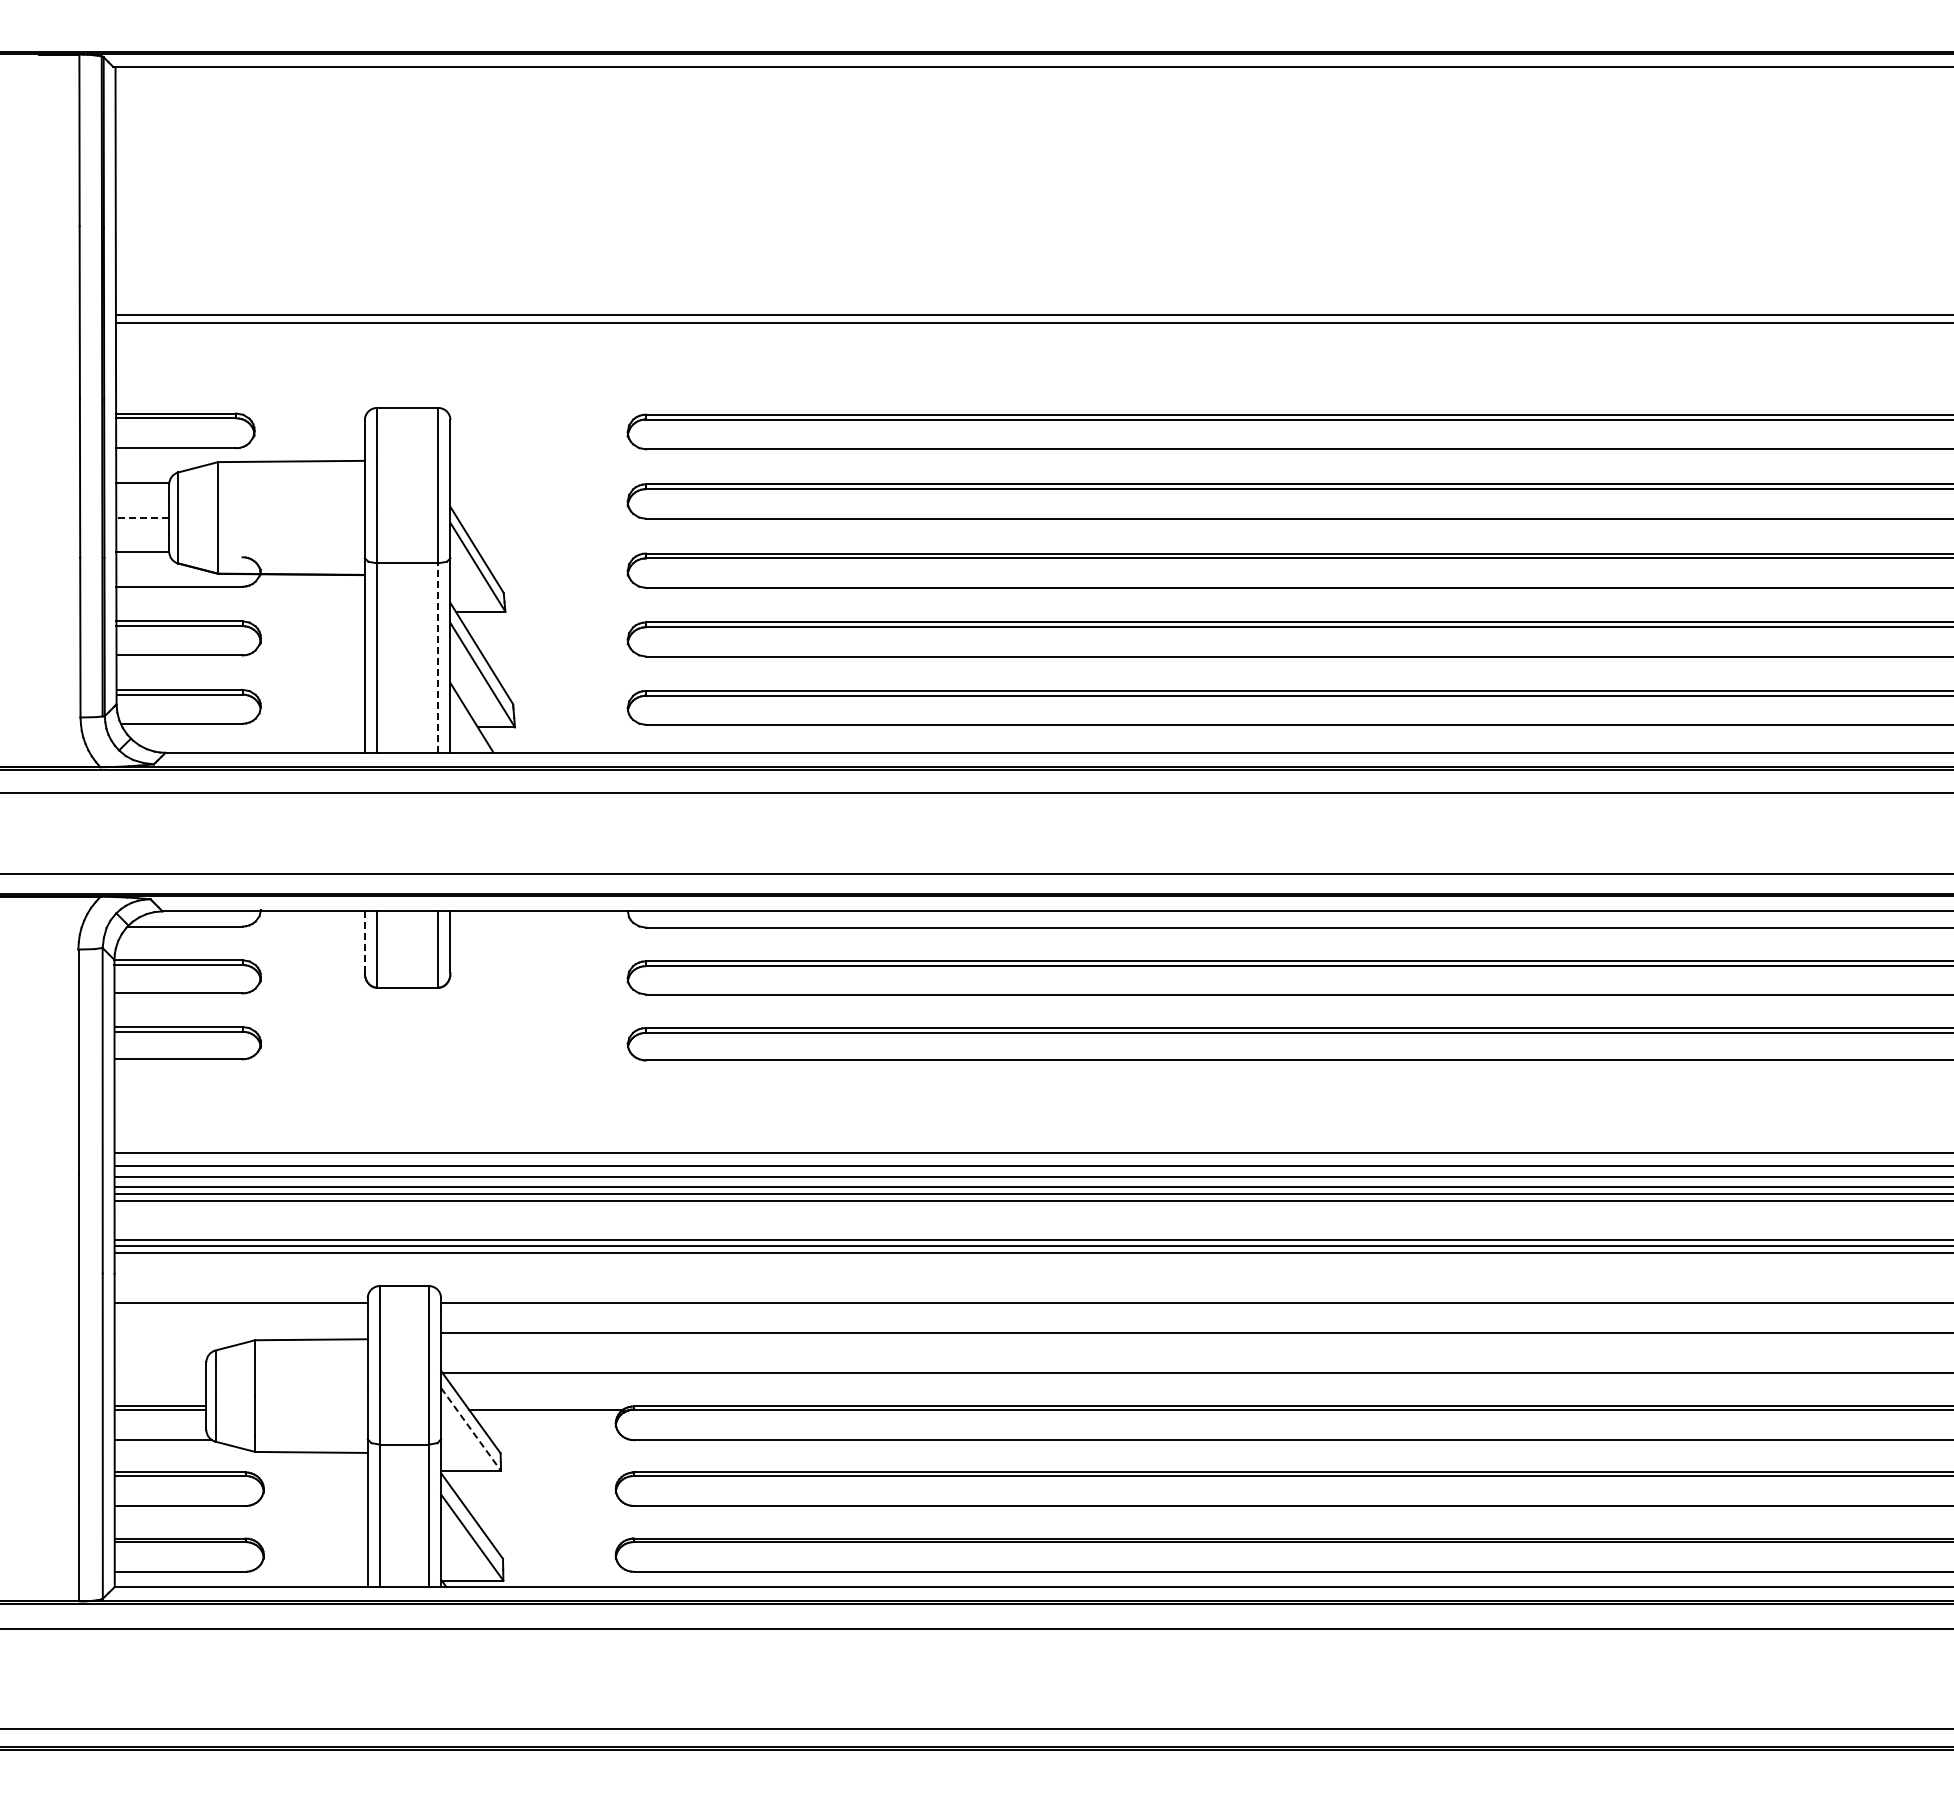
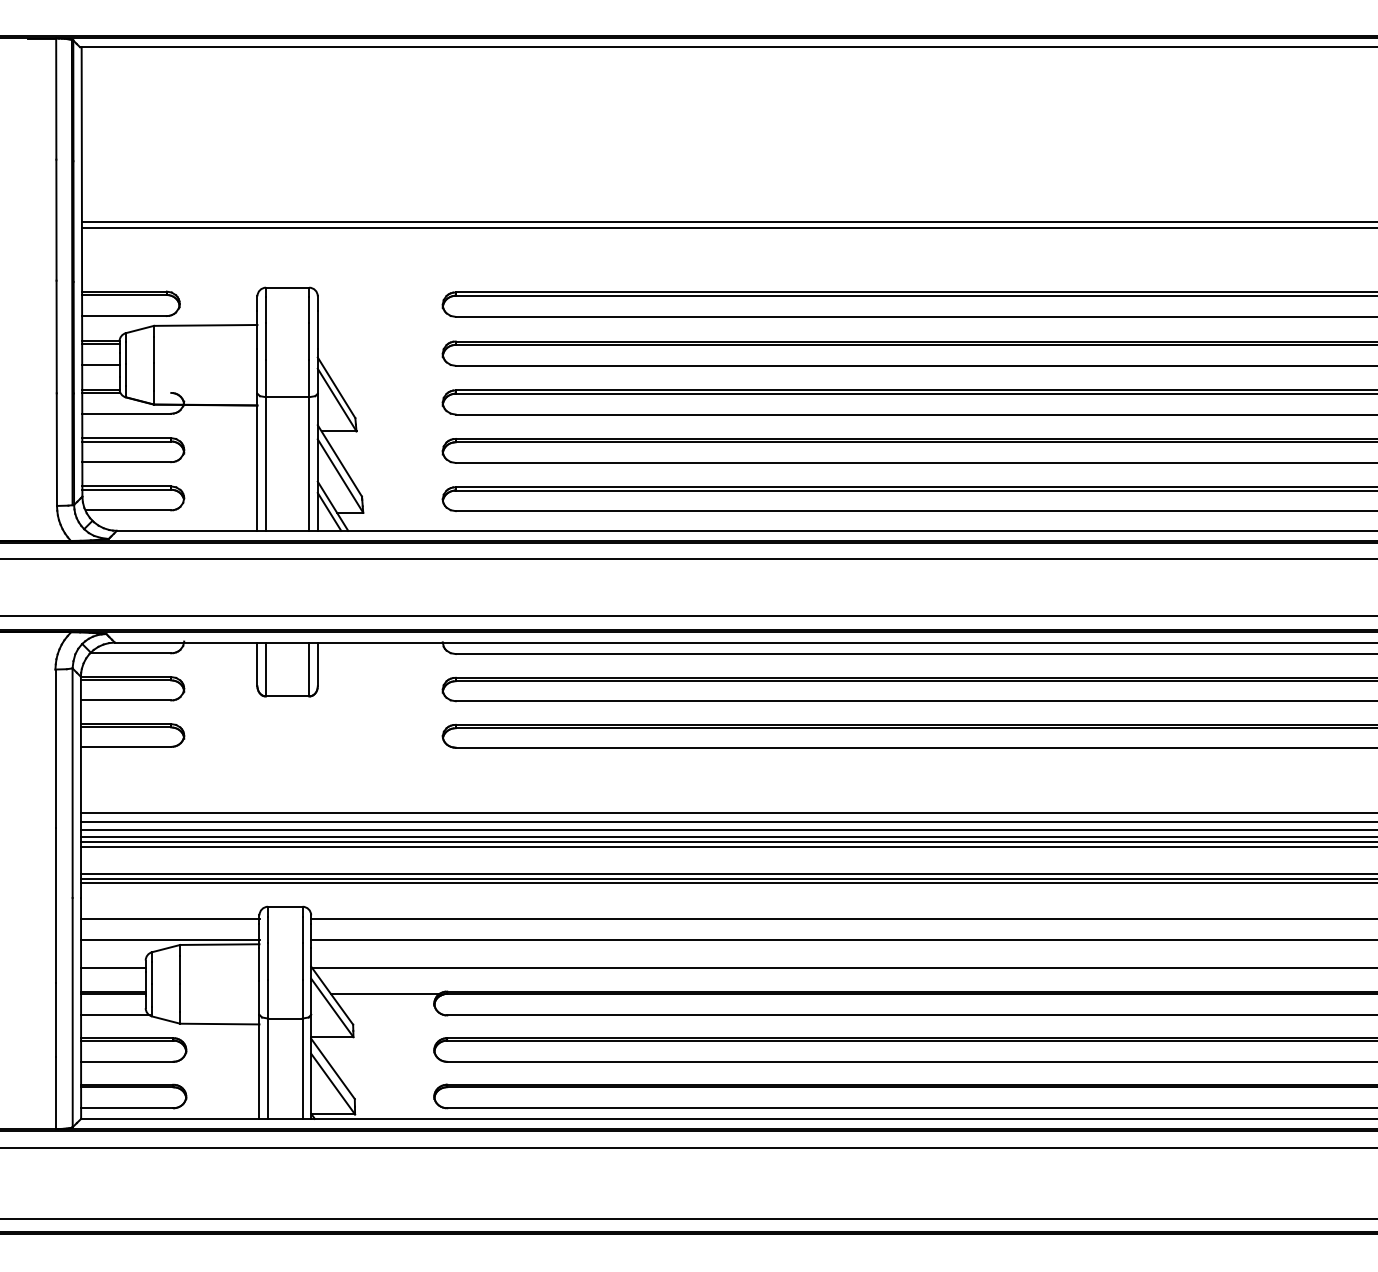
line: (142, 487) -> (100, 343), added
line: (142, 517) -> (100, 364), dashed -> solid
line: (143, 557) -> (101, 393), added
line: (438, 658) -> (309, 464), dashed -> solid
line: (466, 725) -> (329, 511), added
line: (364, 941) -> (257, 663), dashed -> solid
line: (240, 1332) -> (169, 939), added
line: (160, 1372) -> (113, 967), added
line: (471, 1429) -> (332, 1007), dashed -> solid

